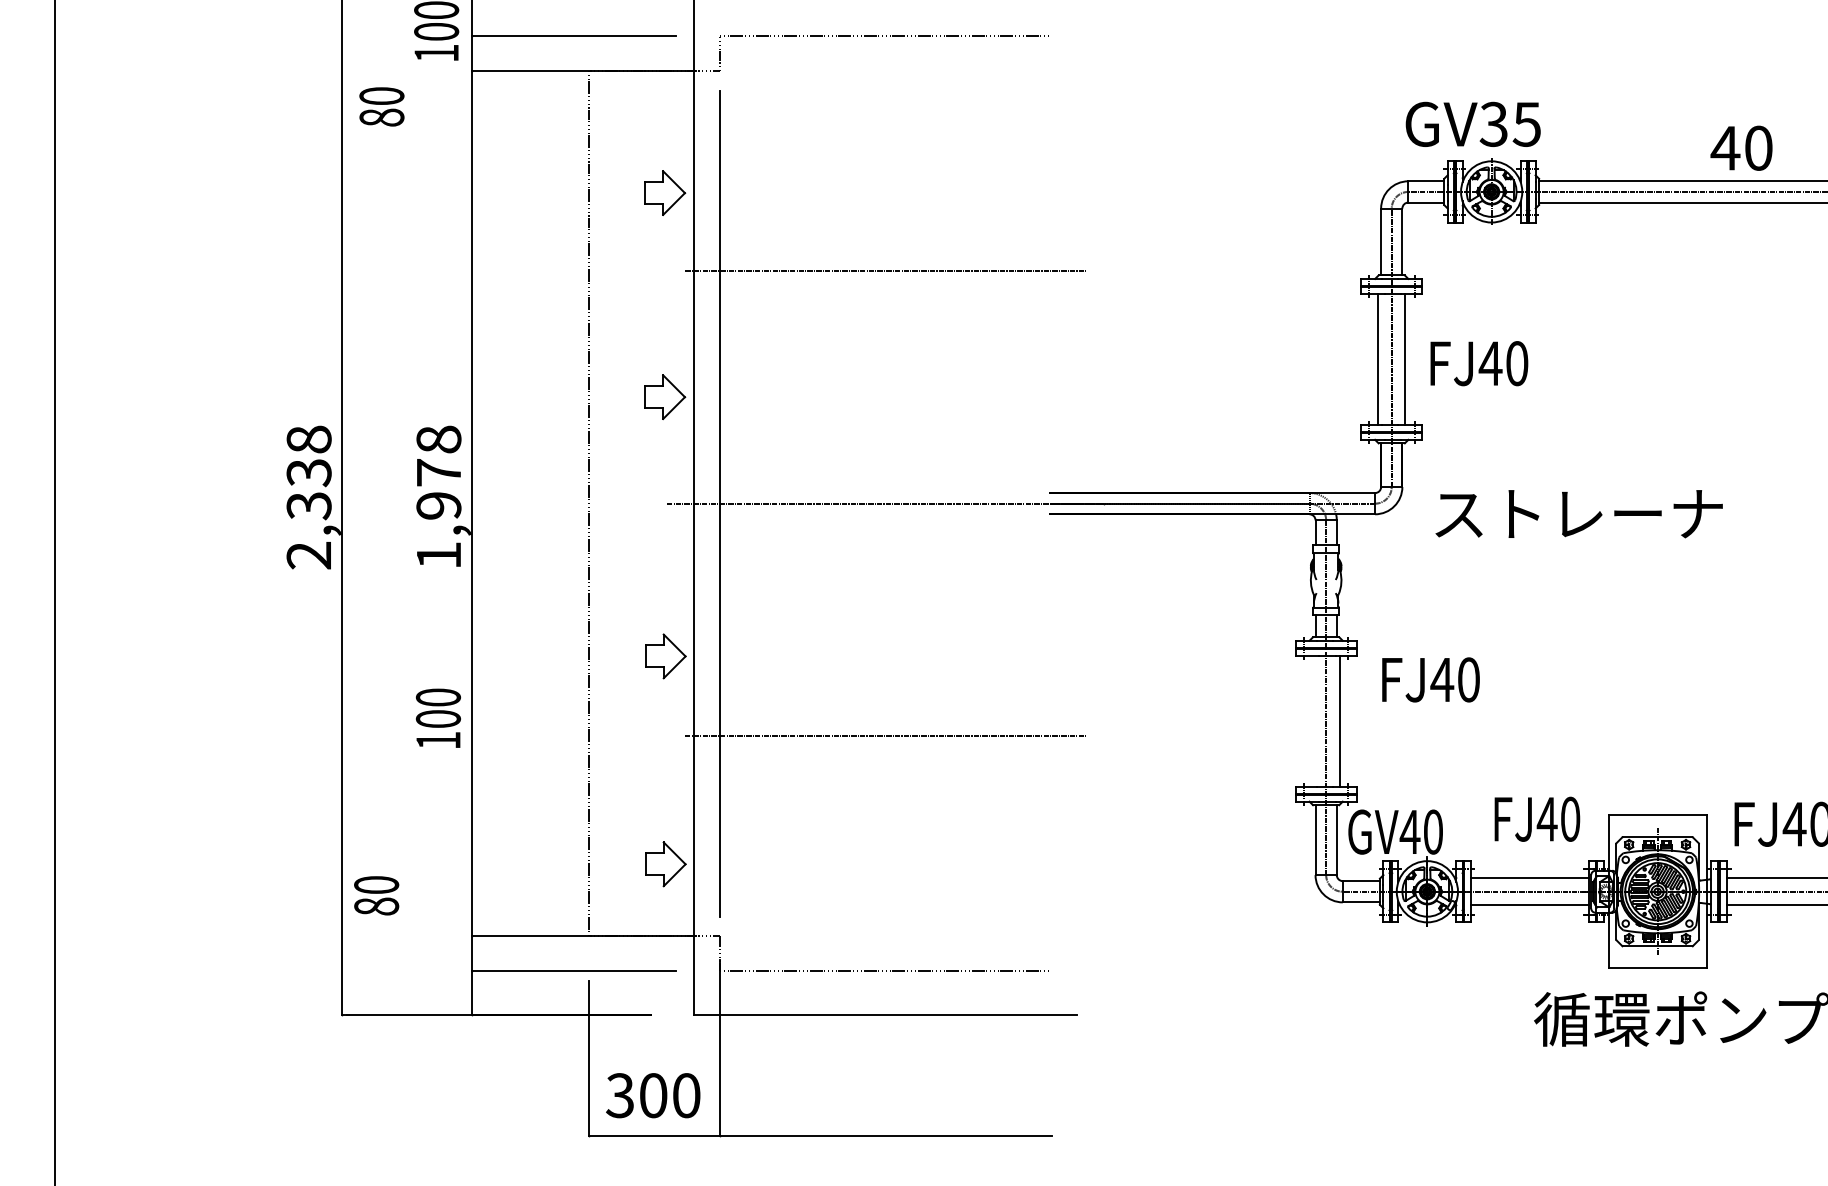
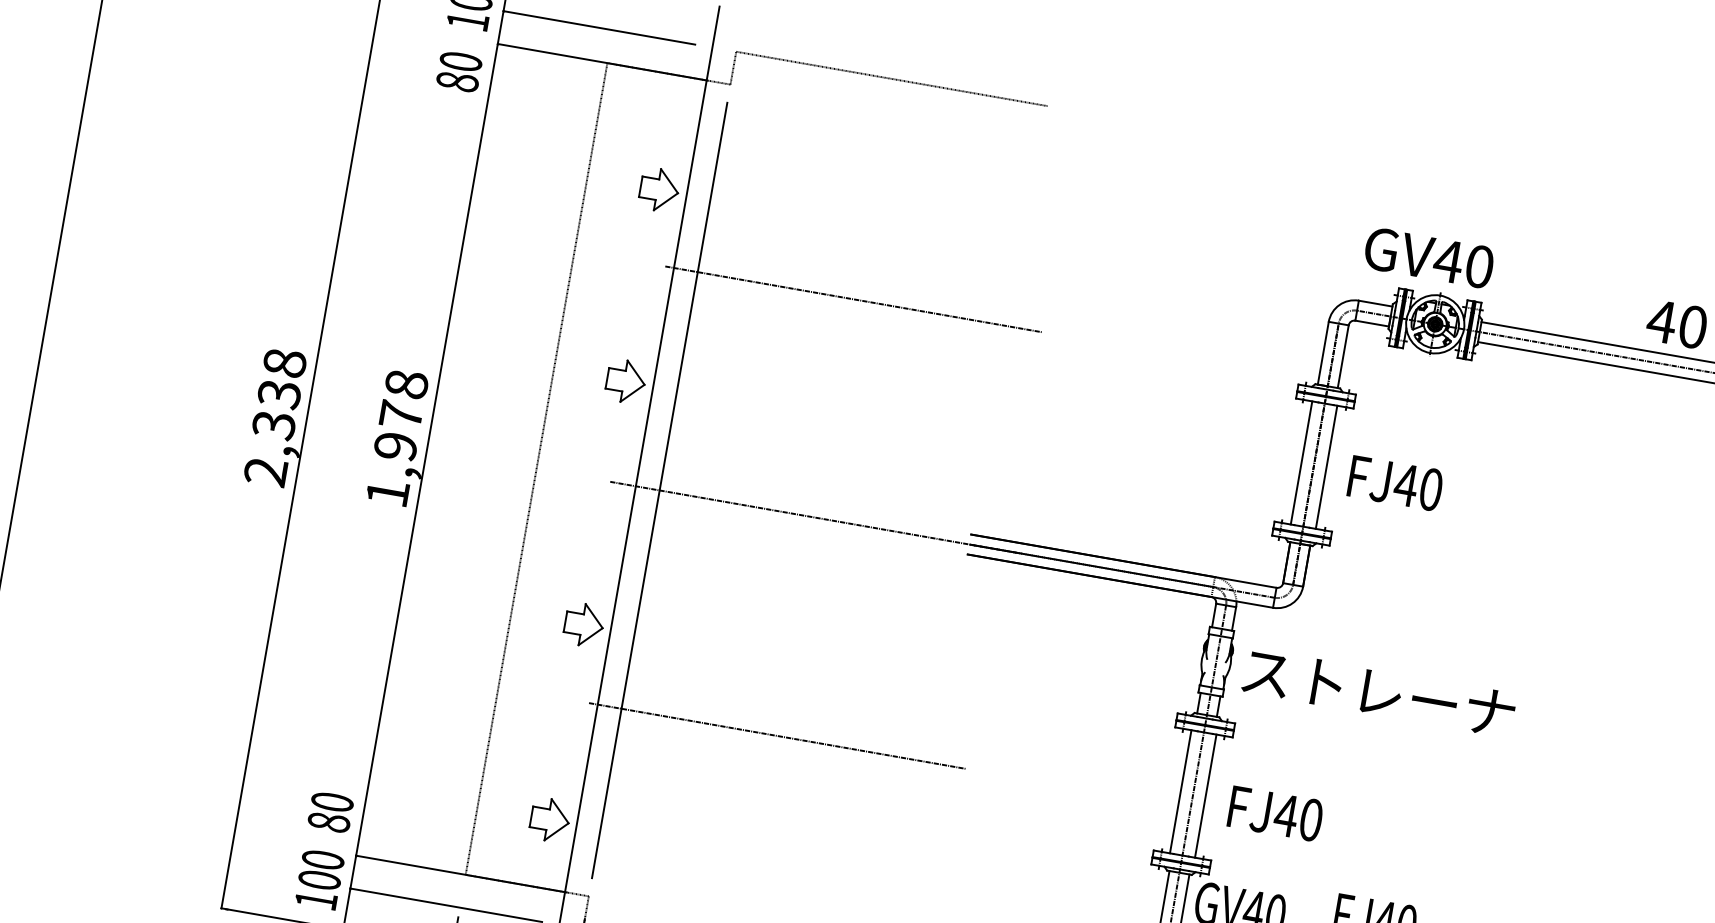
text: (381, 106) -> (458, 71), moved
text: (1509, 124) -> (1463, 263), GV35 -> GV40
text: (1578, 514) -> (1378, 693), moved
text: (1430, 679) -> (1275, 813), moved
text: (437, 717) -> (319, 878), moved
line: (1312, 720) -> (1180, 791), added
text: (376, 895) -> (330, 811), moved

